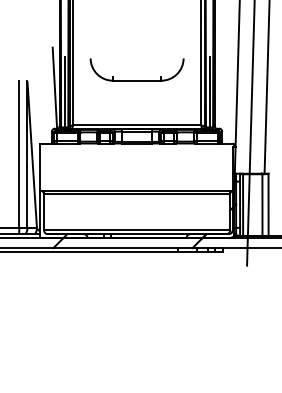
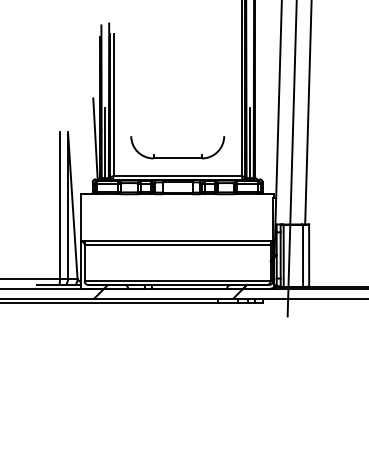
part: (136, 79) -> (177, 157), moved

